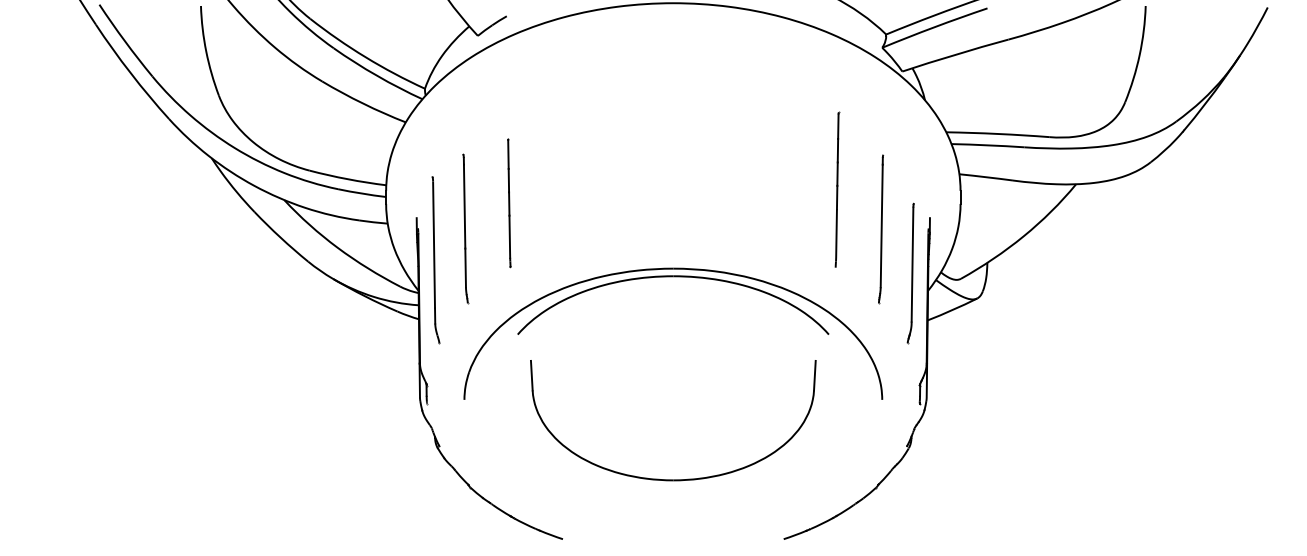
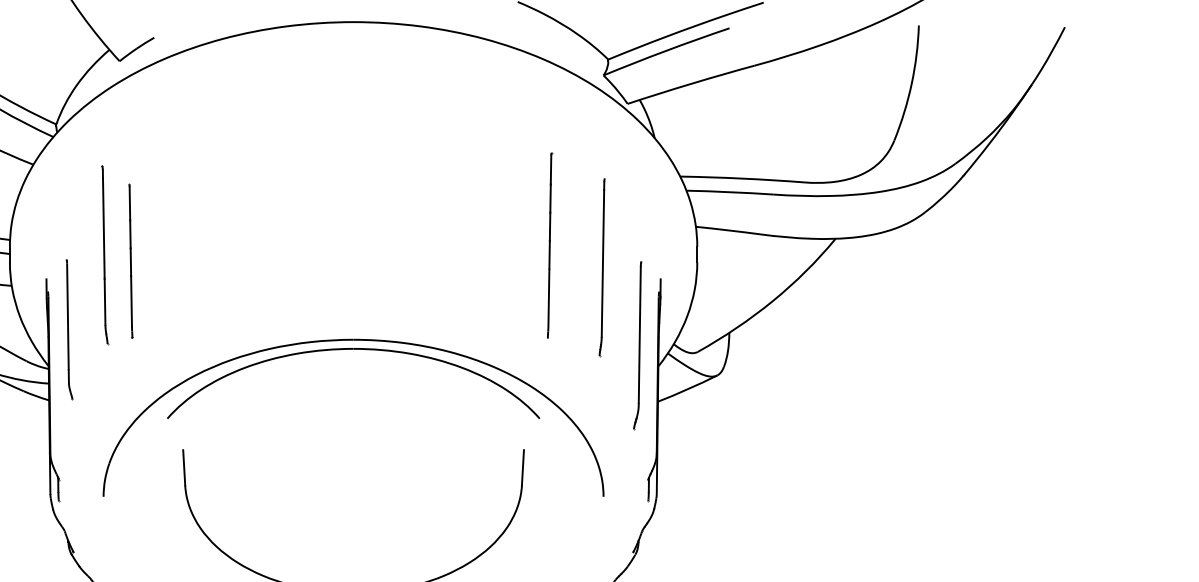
line: (509, 203) -> (131, 261), moved
part: (465, 228) -> (104, 254), moved
line: (881, 229) -> (602, 267), moved
part: (435, 260) -> (68, 330), size x0.7

